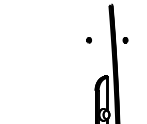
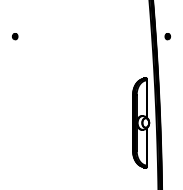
part: (88, 40) -> (125, 36), removed

